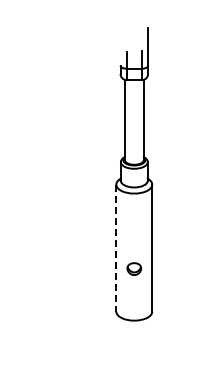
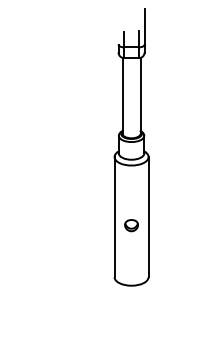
line: (116, 248) -> (114, 217), dashed -> solid
part: (134, 268) -> (131, 225), moved

